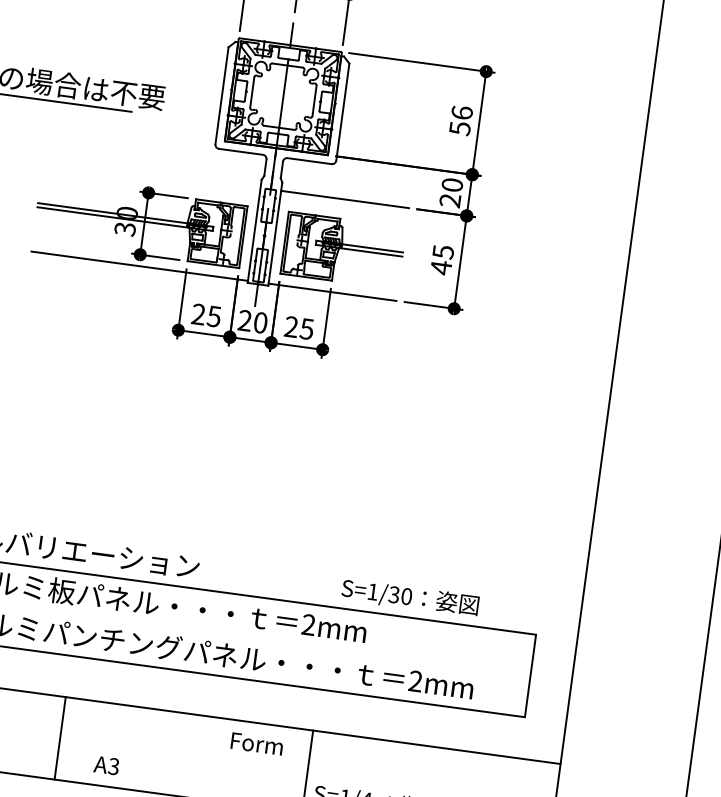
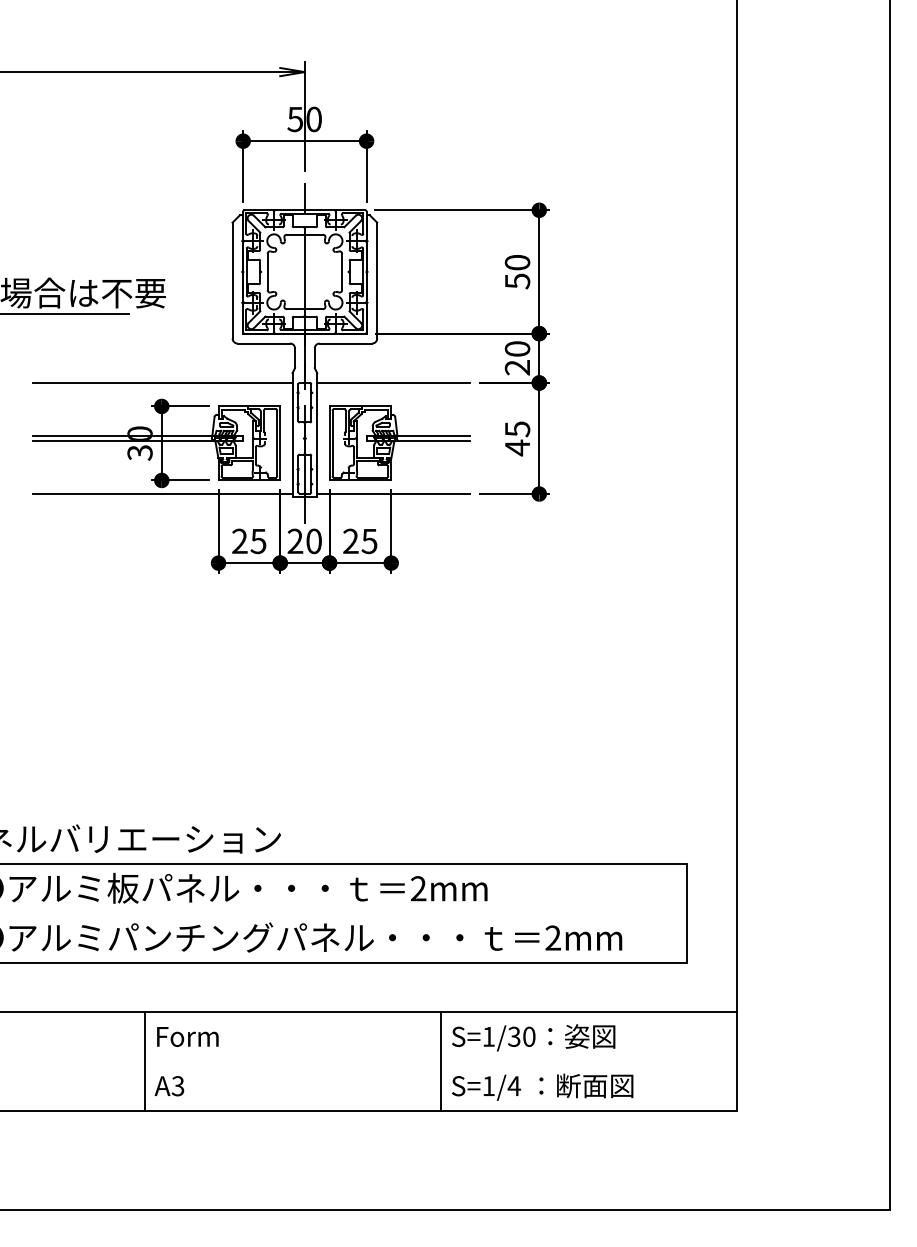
text: (462, 112) -> (517, 262), 56 -> 50
line: (151, 173) -> (162, 383), added
text: (410, 597) -> (533, 1037), moved
text: (256, 743) -> (187, 1036), moved
text: (106, 765) -> (169, 1086), moved

